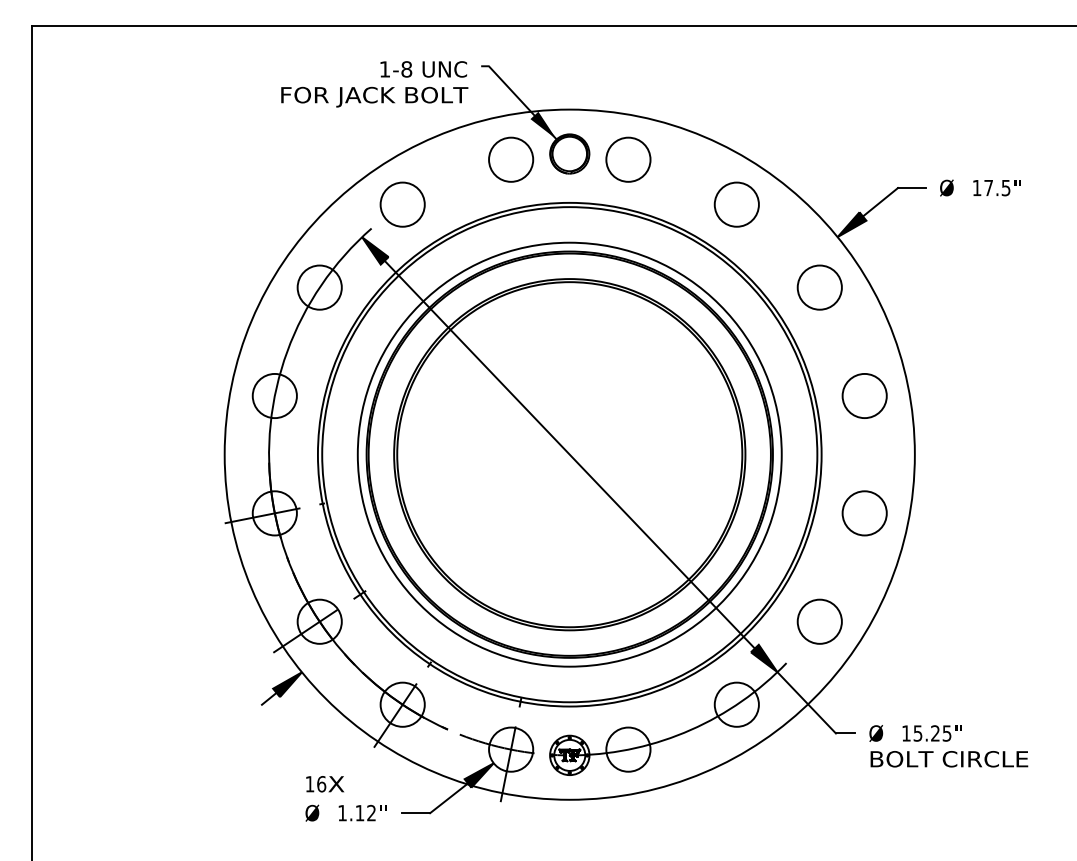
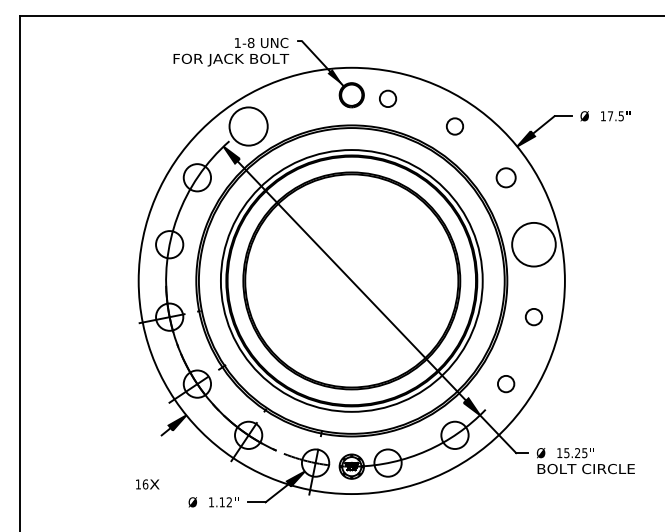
circle: (510, 159) -> (315, 98), removed
circle: (627, 159) -> (387, 98), size x0.6
circle: (402, 204) -> (248, 126), size x1.4
circle: (736, 204) -> (454, 126), size x0.6
circle: (818, 287) -> (505, 177), size x0.7
circle: (863, 395) -> (533, 244), size x1.6
circle: (863, 512) -> (533, 316), size x0.6
circle: (818, 620) -> (505, 383), size x0.6
text: (324, 784) -> (147, 484), moved

